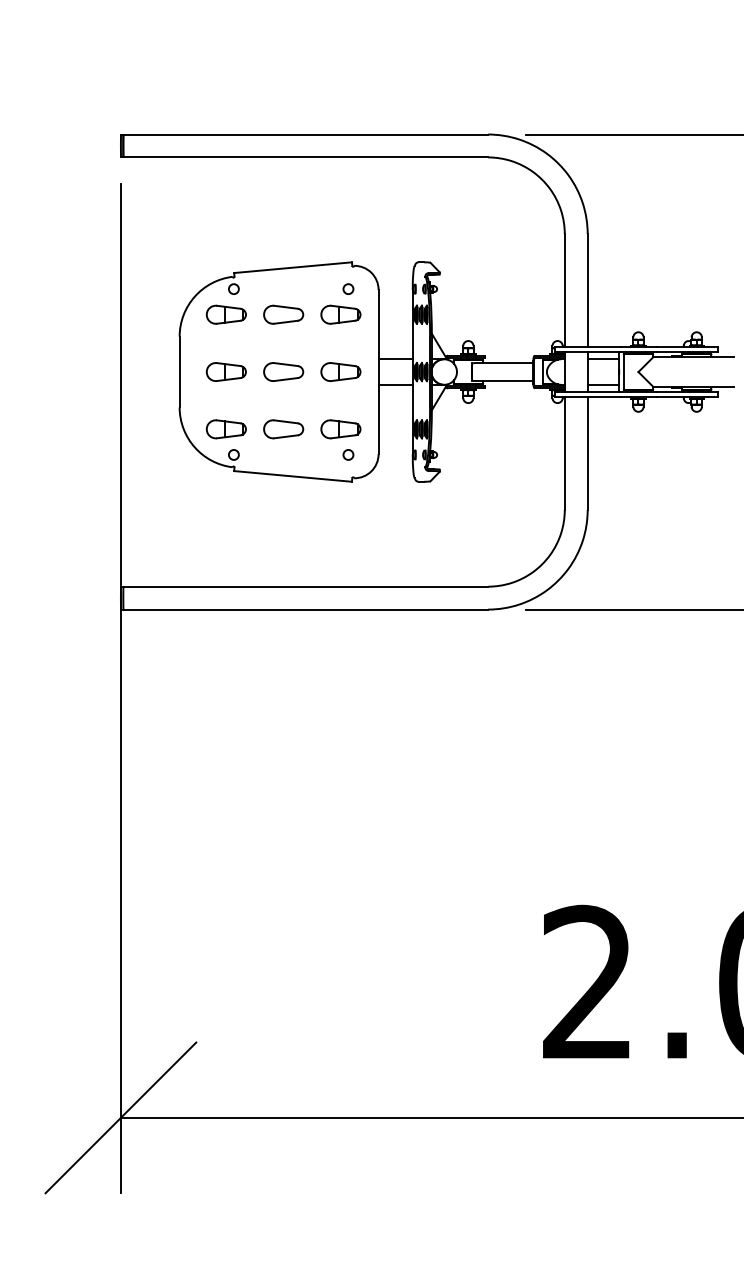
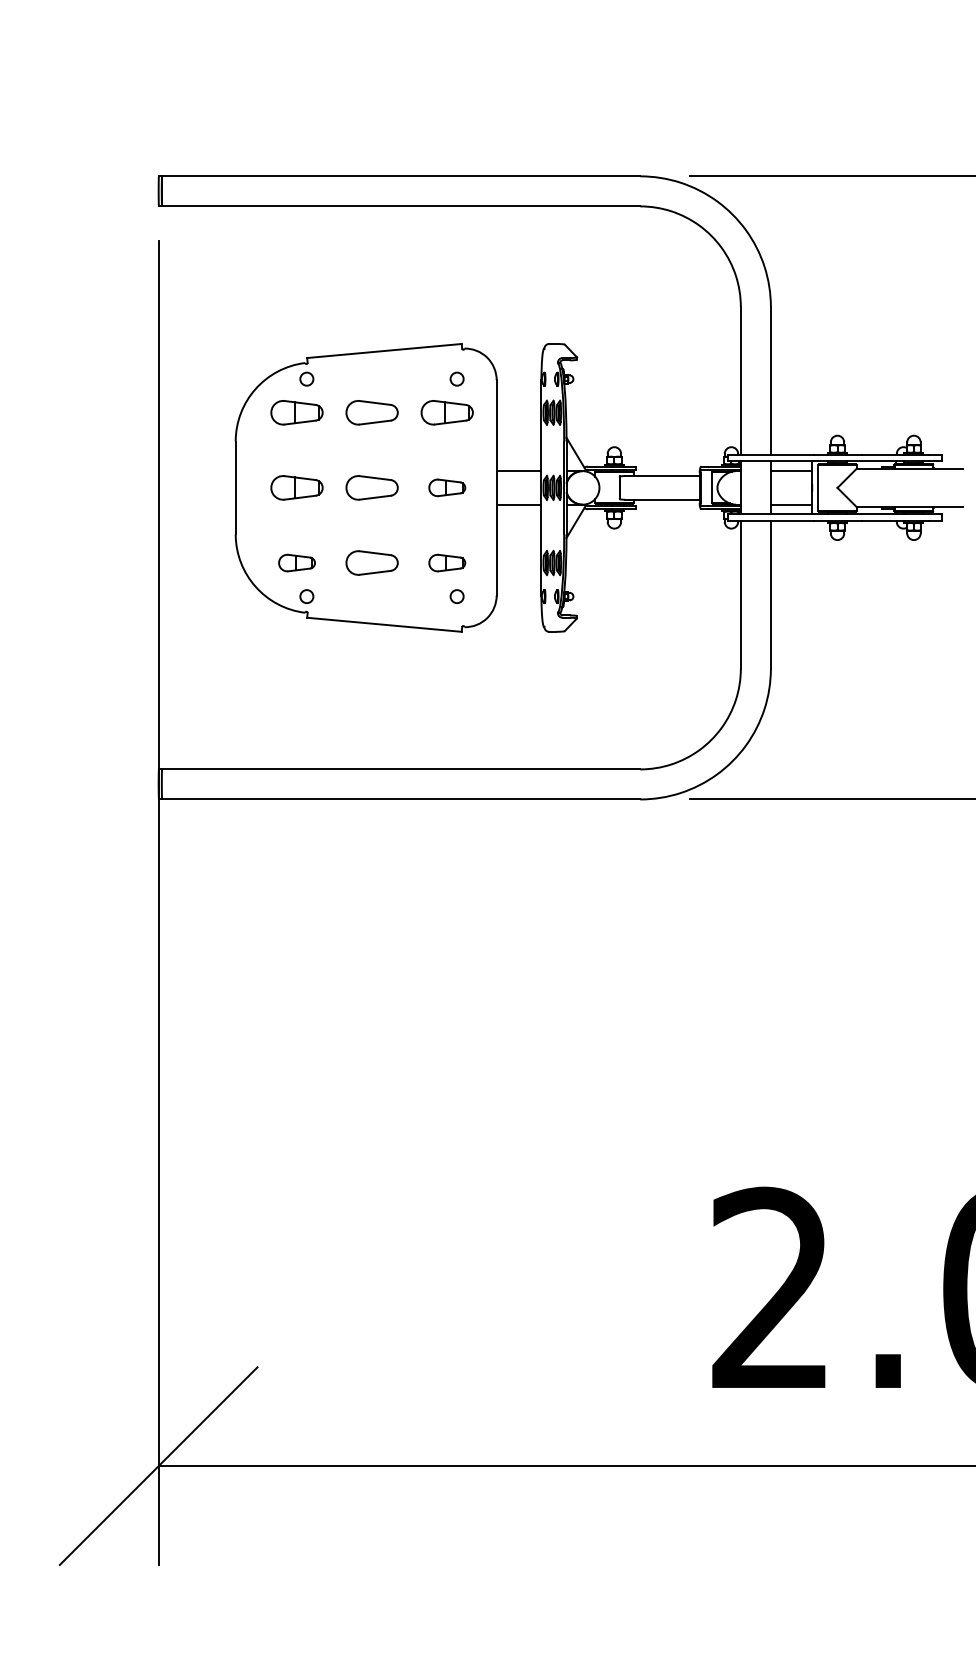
part: (340, 371) -> (446, 487), size x0.7
part: (226, 429) -> (297, 563), size x0.7
part: (340, 429) -> (446, 563), size x0.7

